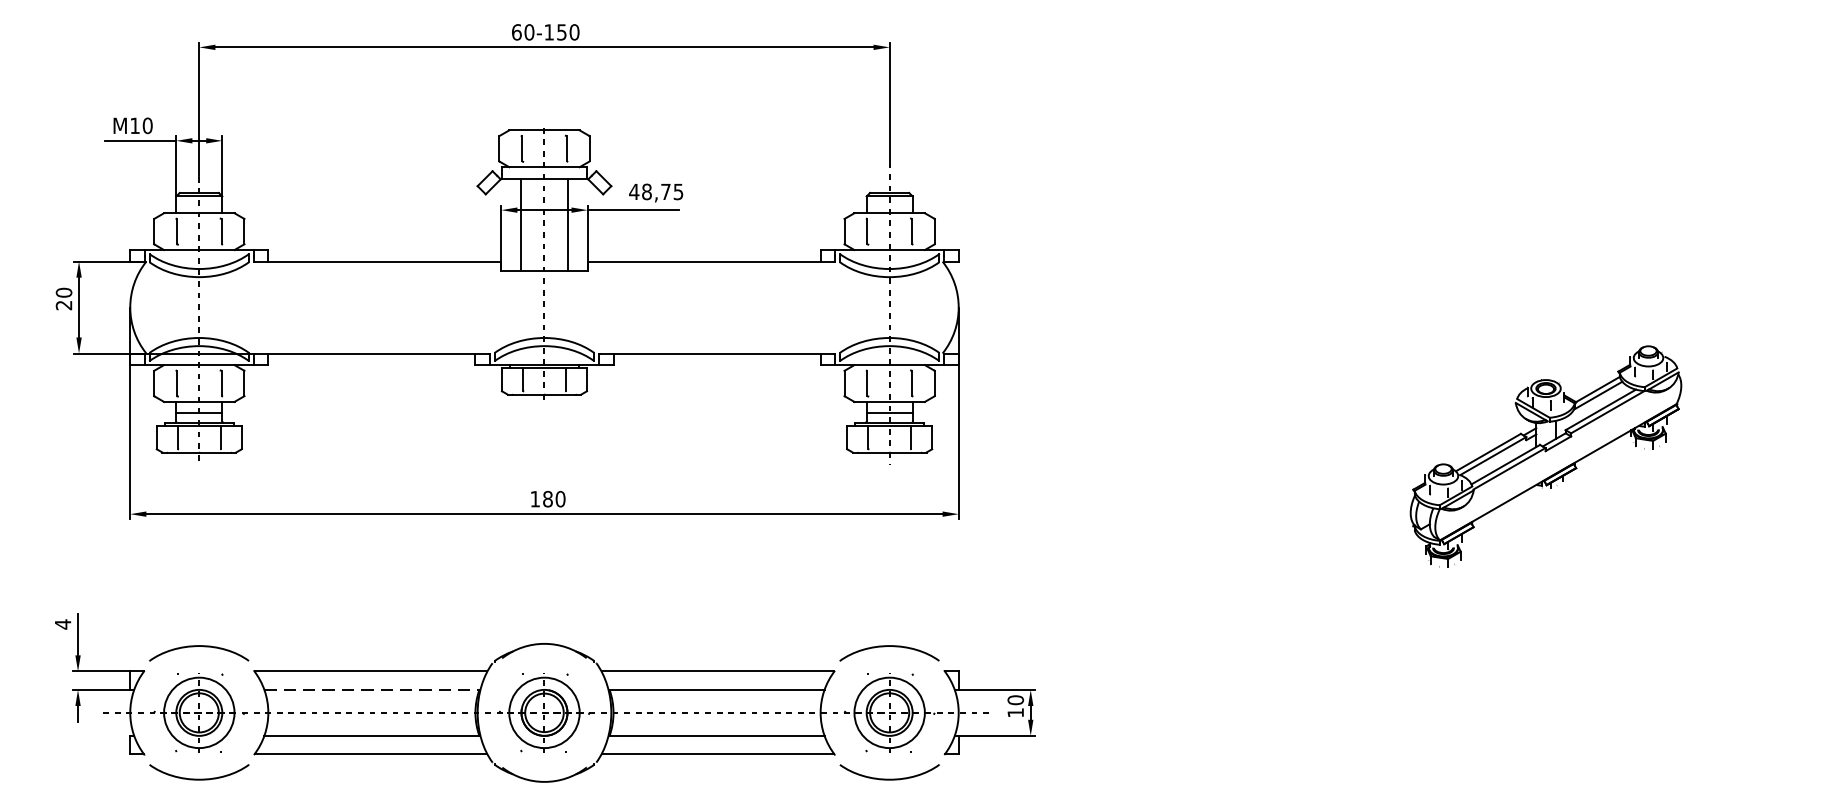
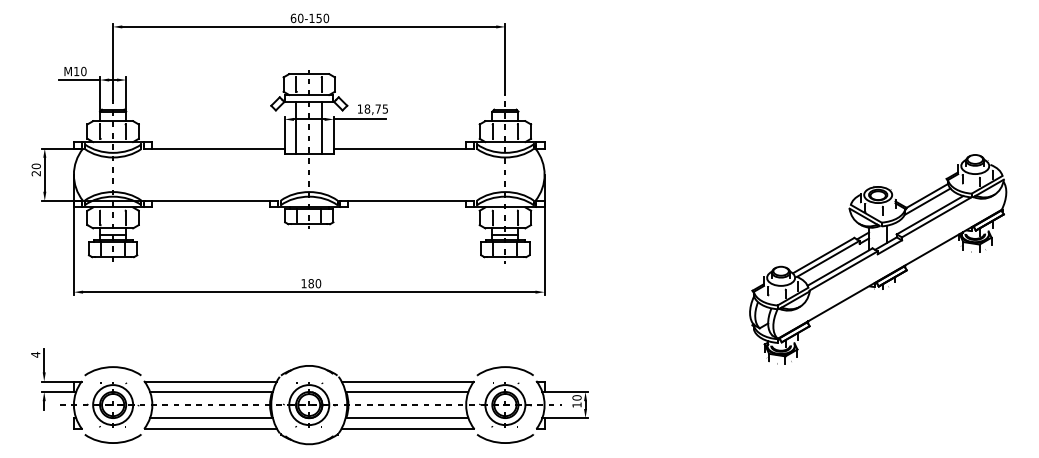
text: (634, 190) -> (360, 108), 48,75 -> 18,75
part: (1546, 456) -> (878, 259), size x1.67
line: (374, 689) -> (212, 391), dashed -> solid

